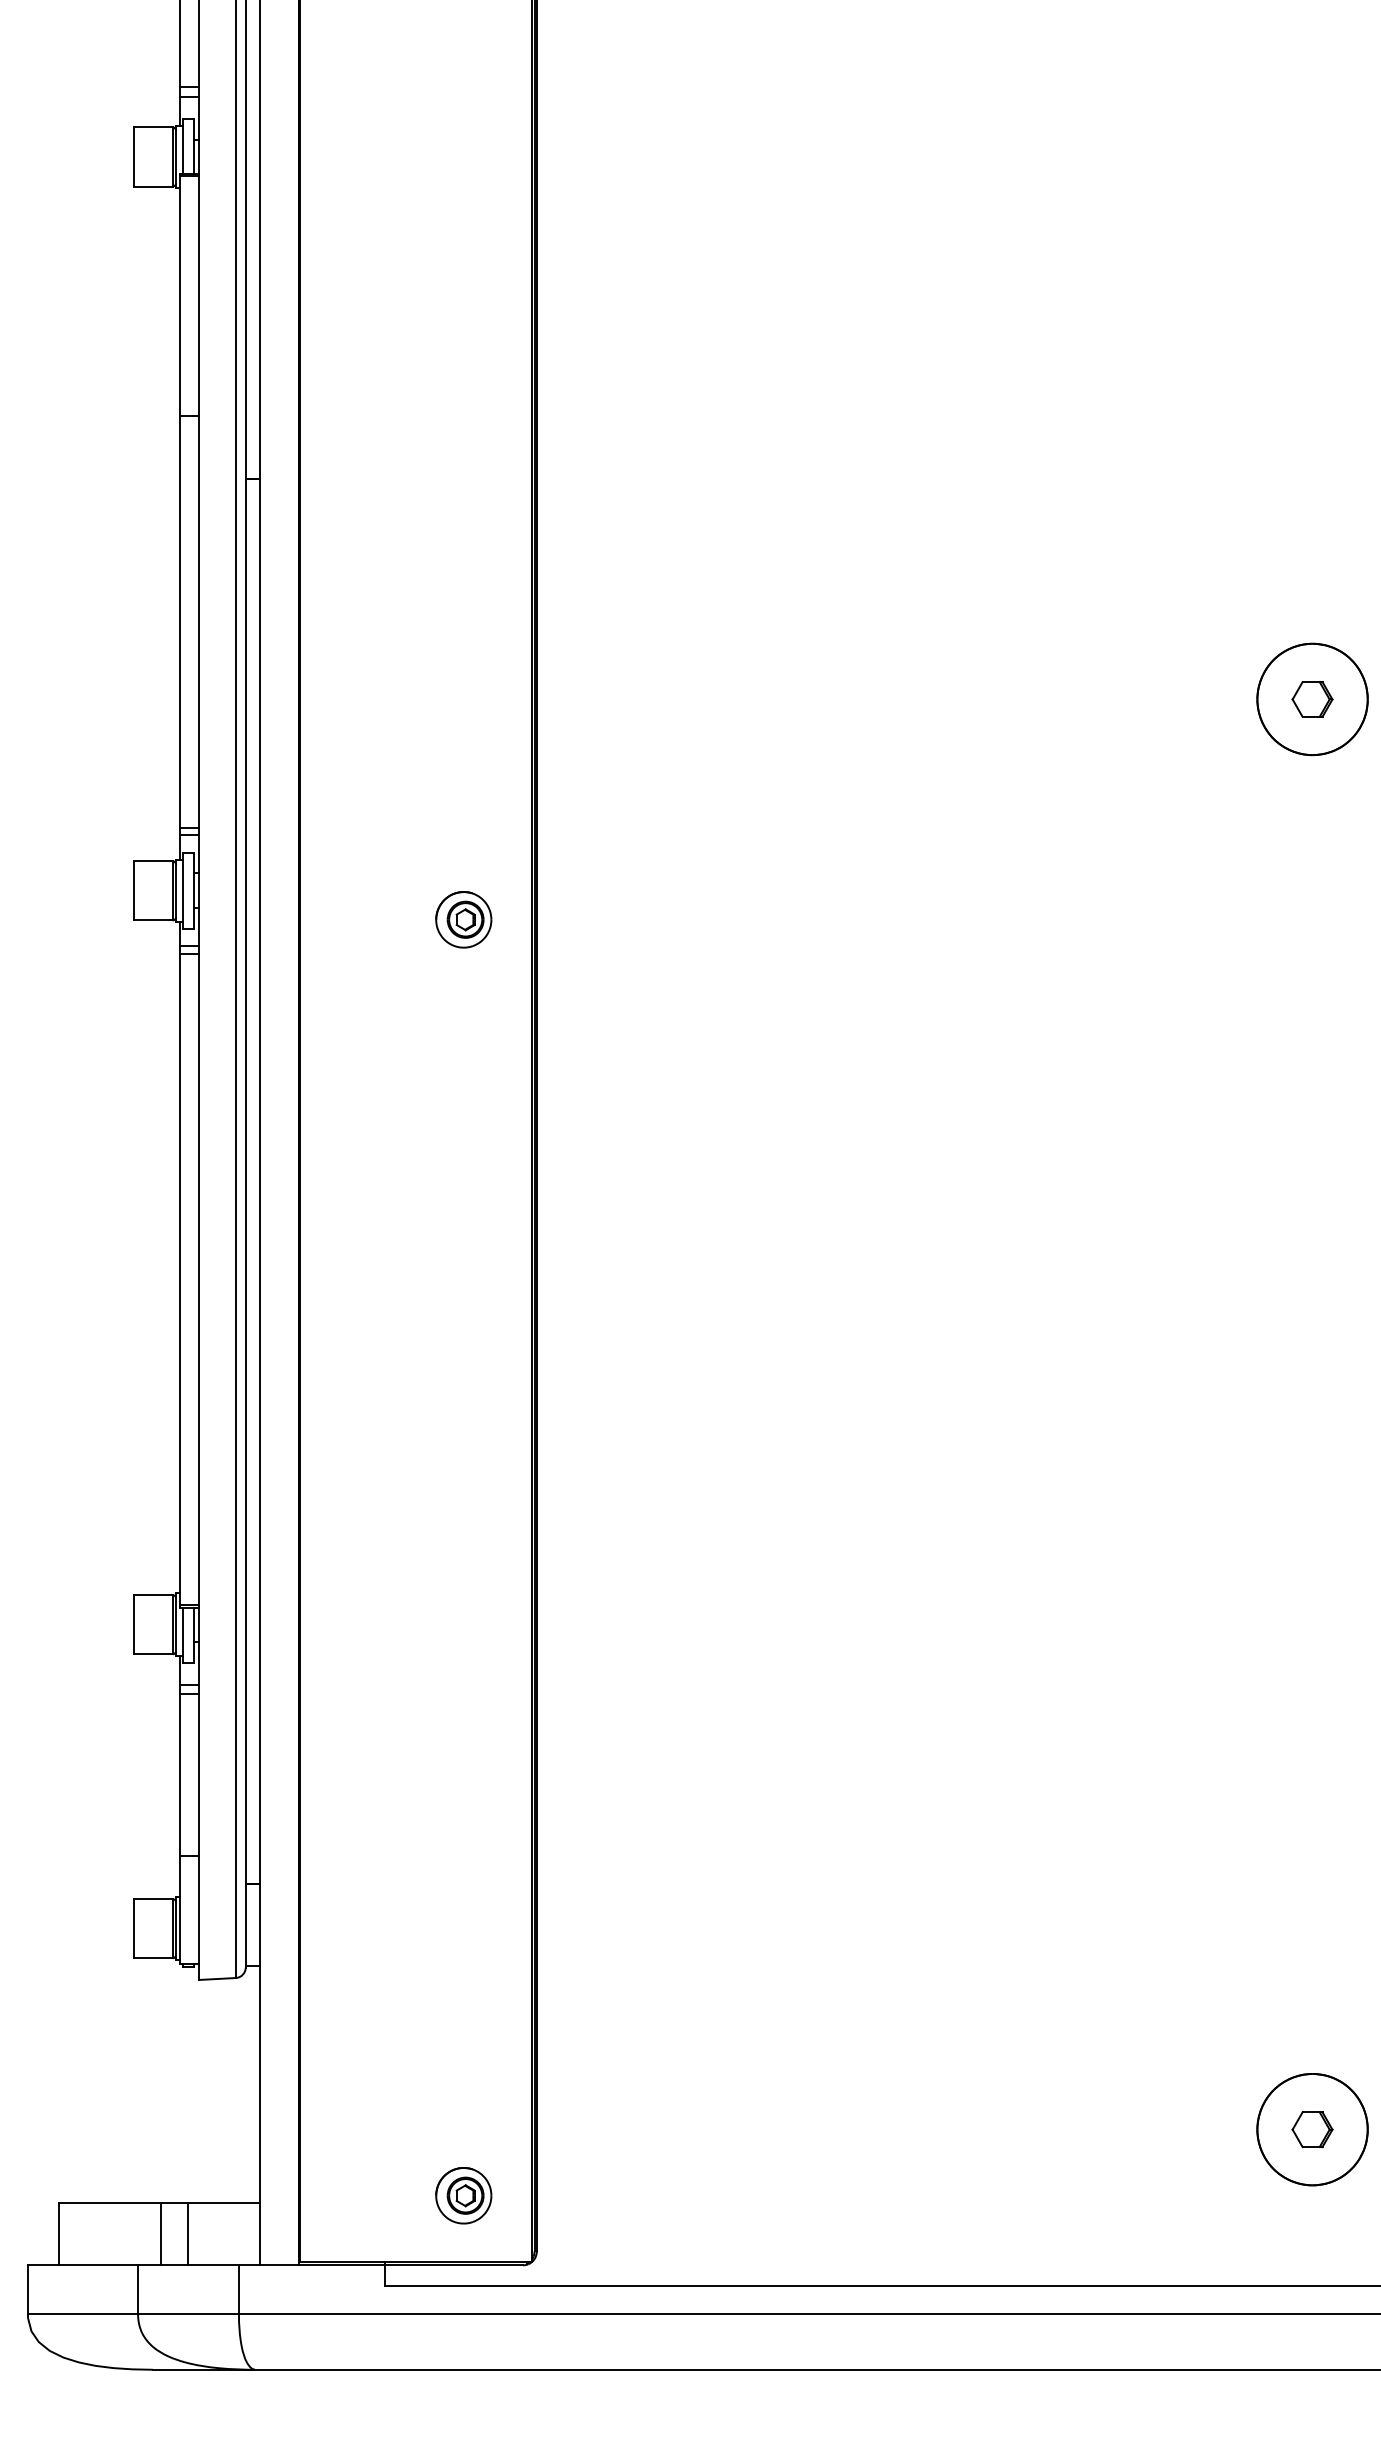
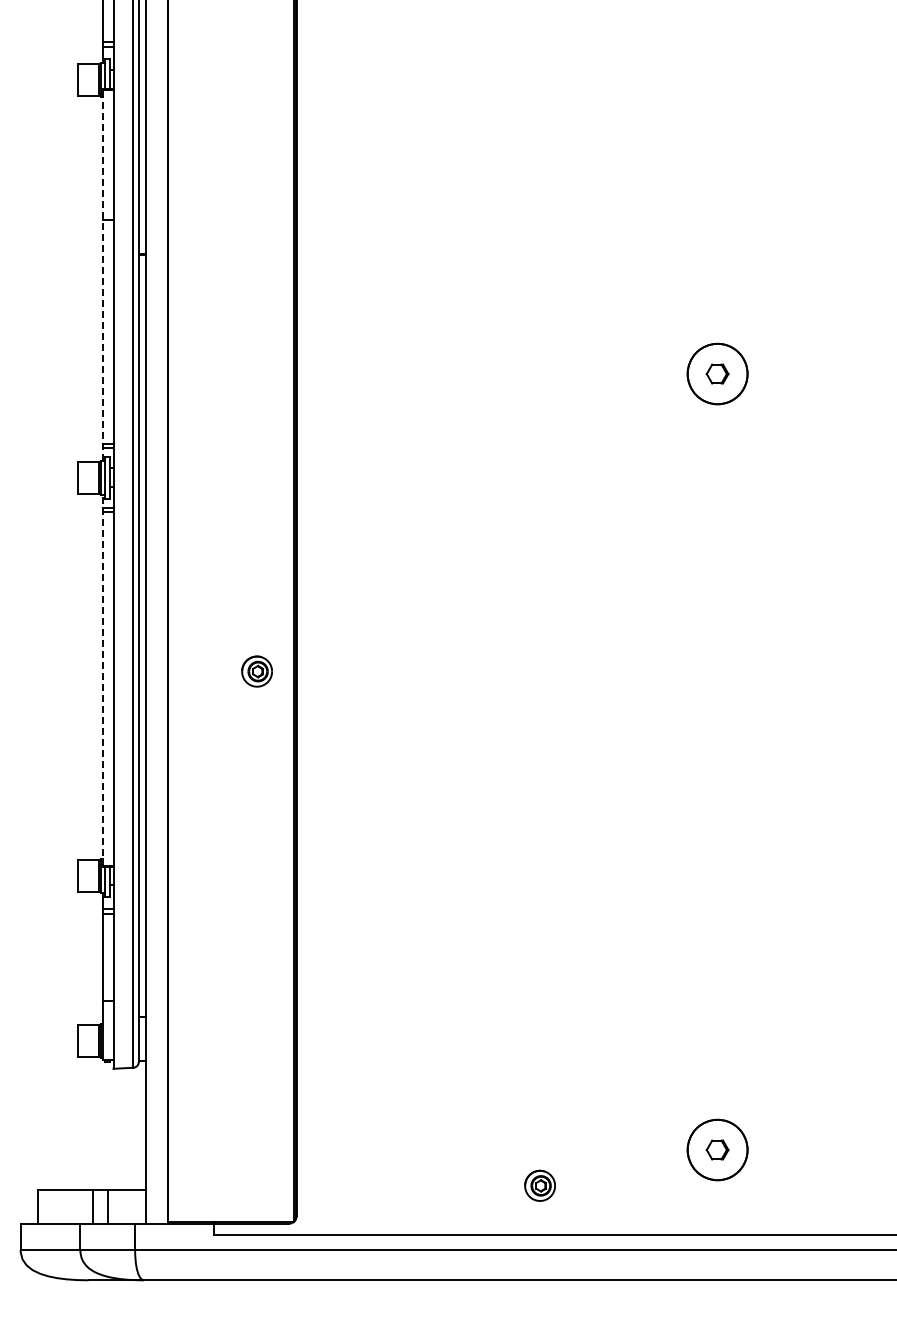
line: (178, 515) -> (102, 274), solid -> dashed
part: (462, 919) -> (256, 671), moved
line: (178, 1264) -> (102, 680), solid -> dashed
part: (462, 2195) -> (539, 1185), moved

